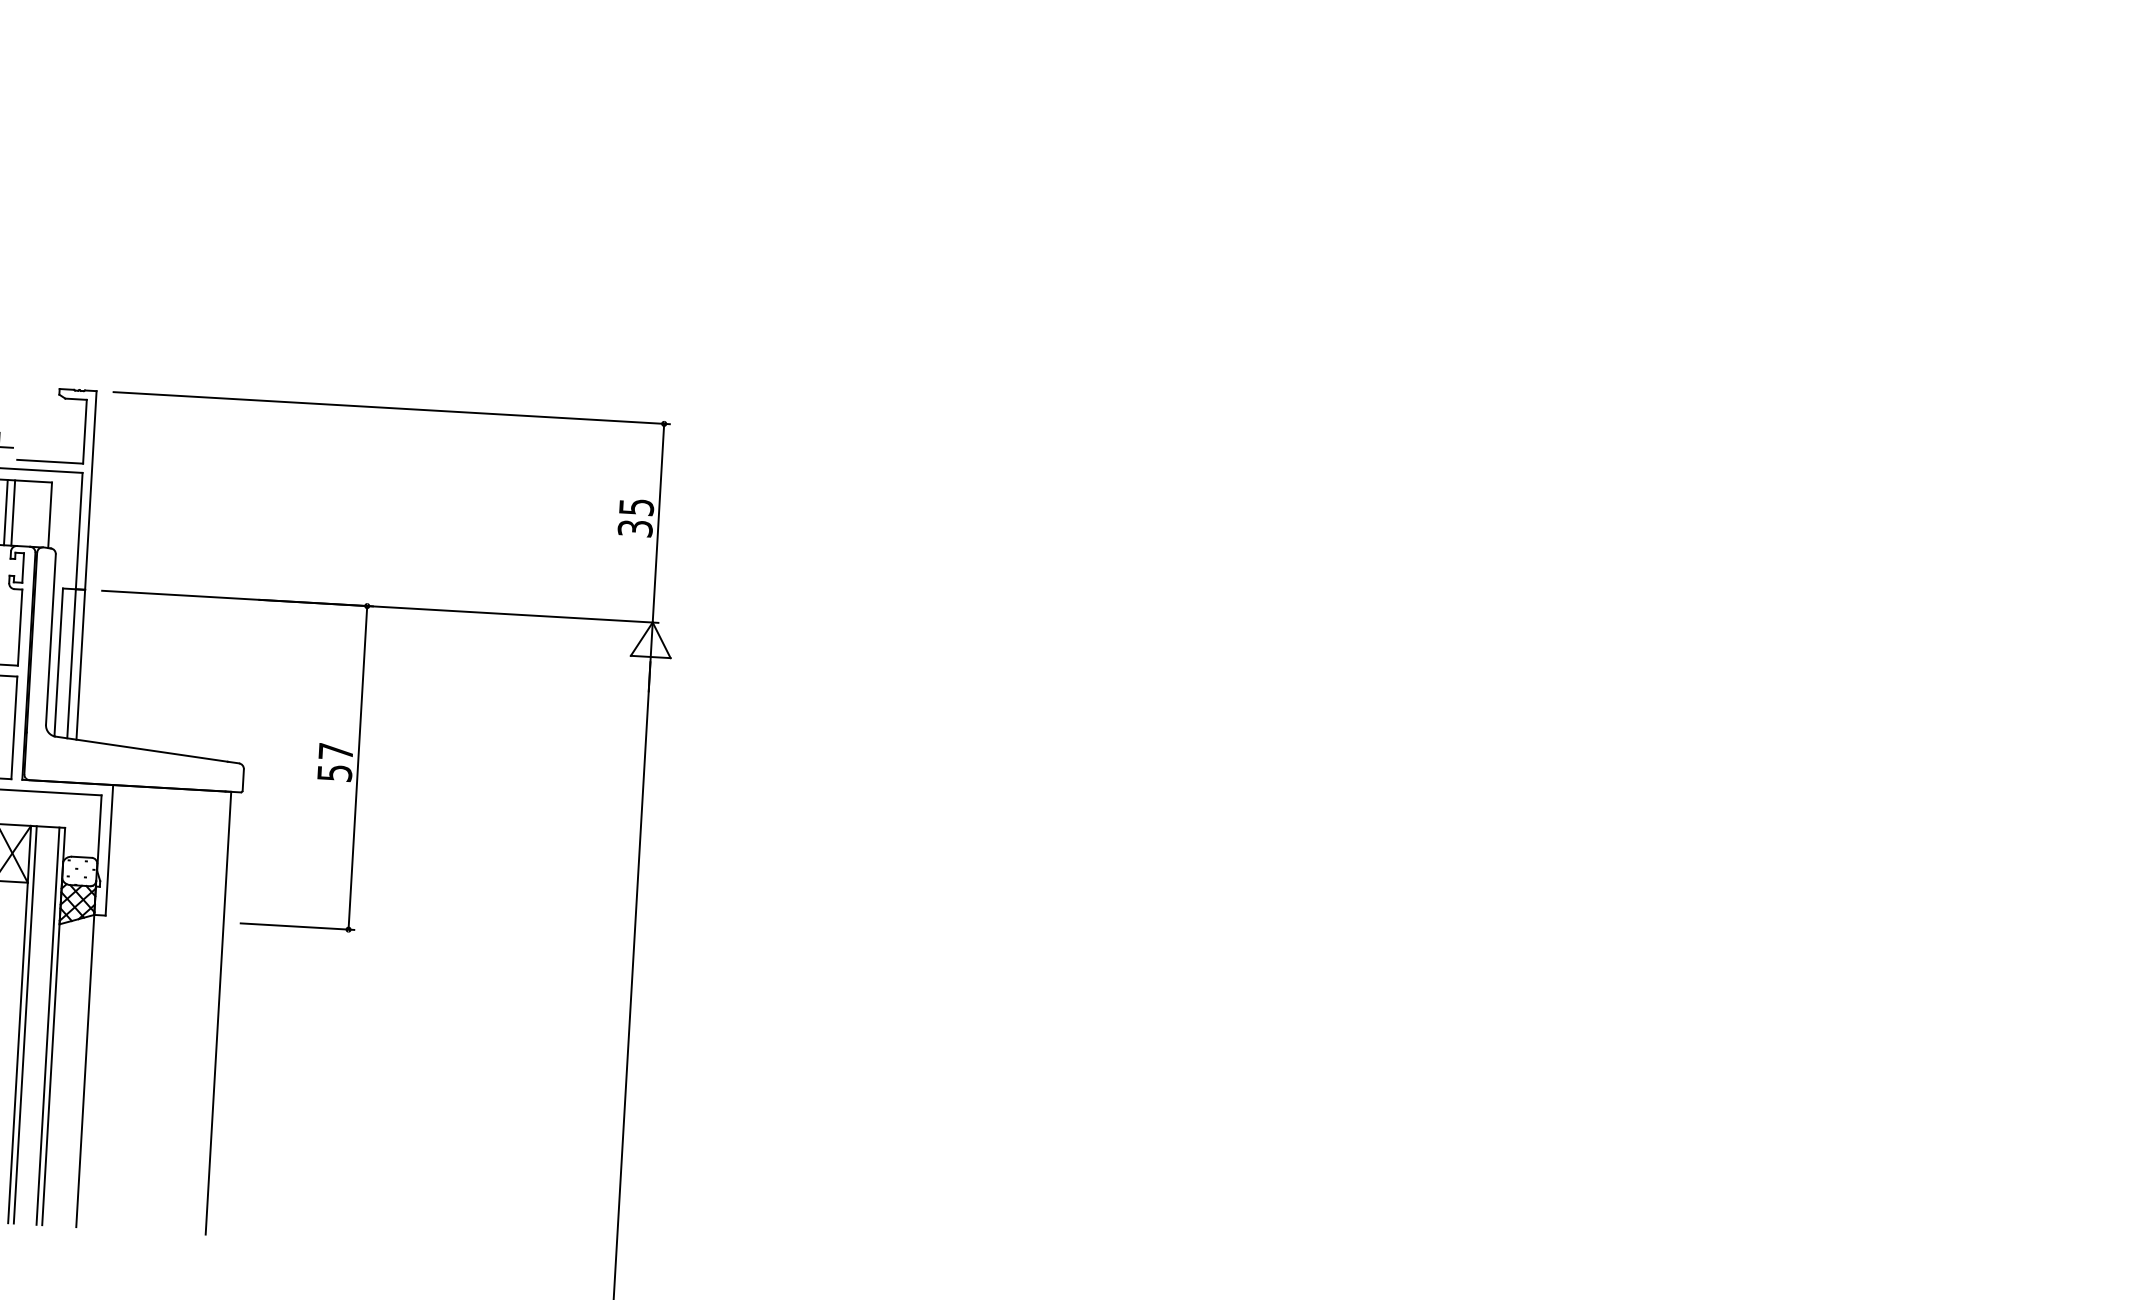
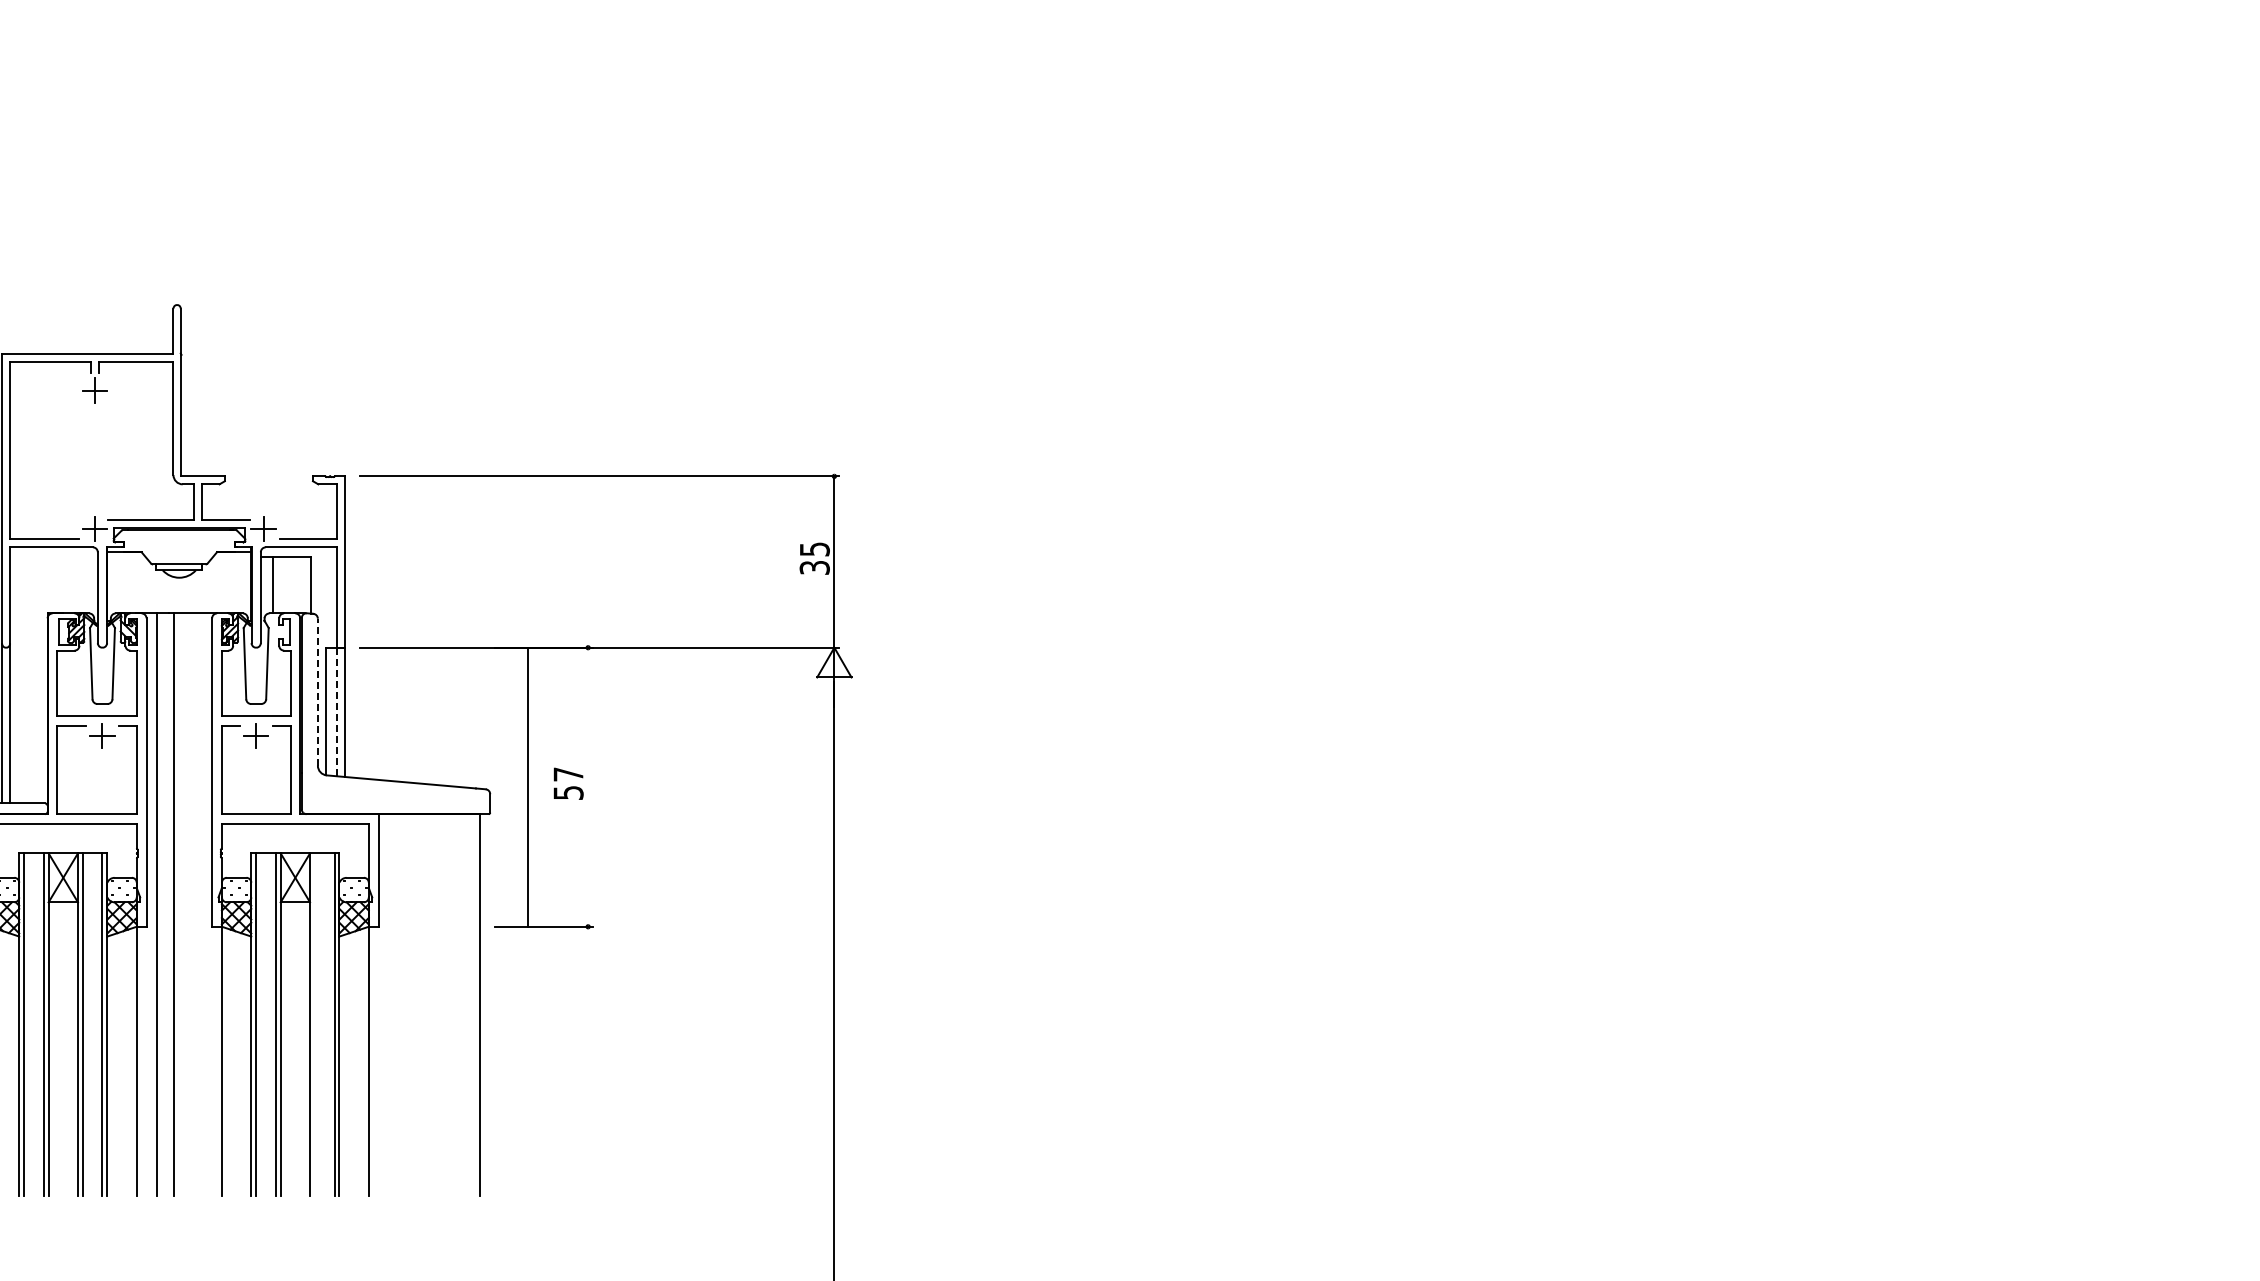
line: (13, 513) -> (279, 585), removed
line: (50, 638) -> (317, 691), solid -> dashed
line: (71, 664) -> (336, 712), solid -> dashed
line: (358, 767) -> (528, 786), moved
line: (24, 1024) -> (314, 1024), removed

